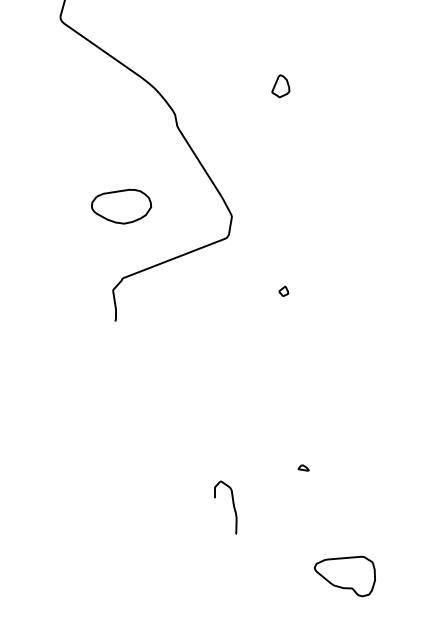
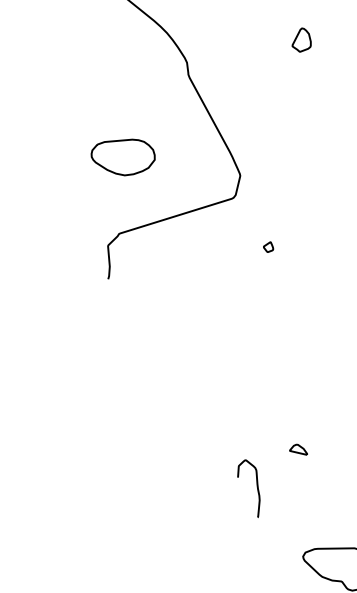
part: (283, 290) -> (268, 246), moved
part: (303, 467) -> (298, 448), size x1.6
curve: (232, 504) -> (256, 485), moved

